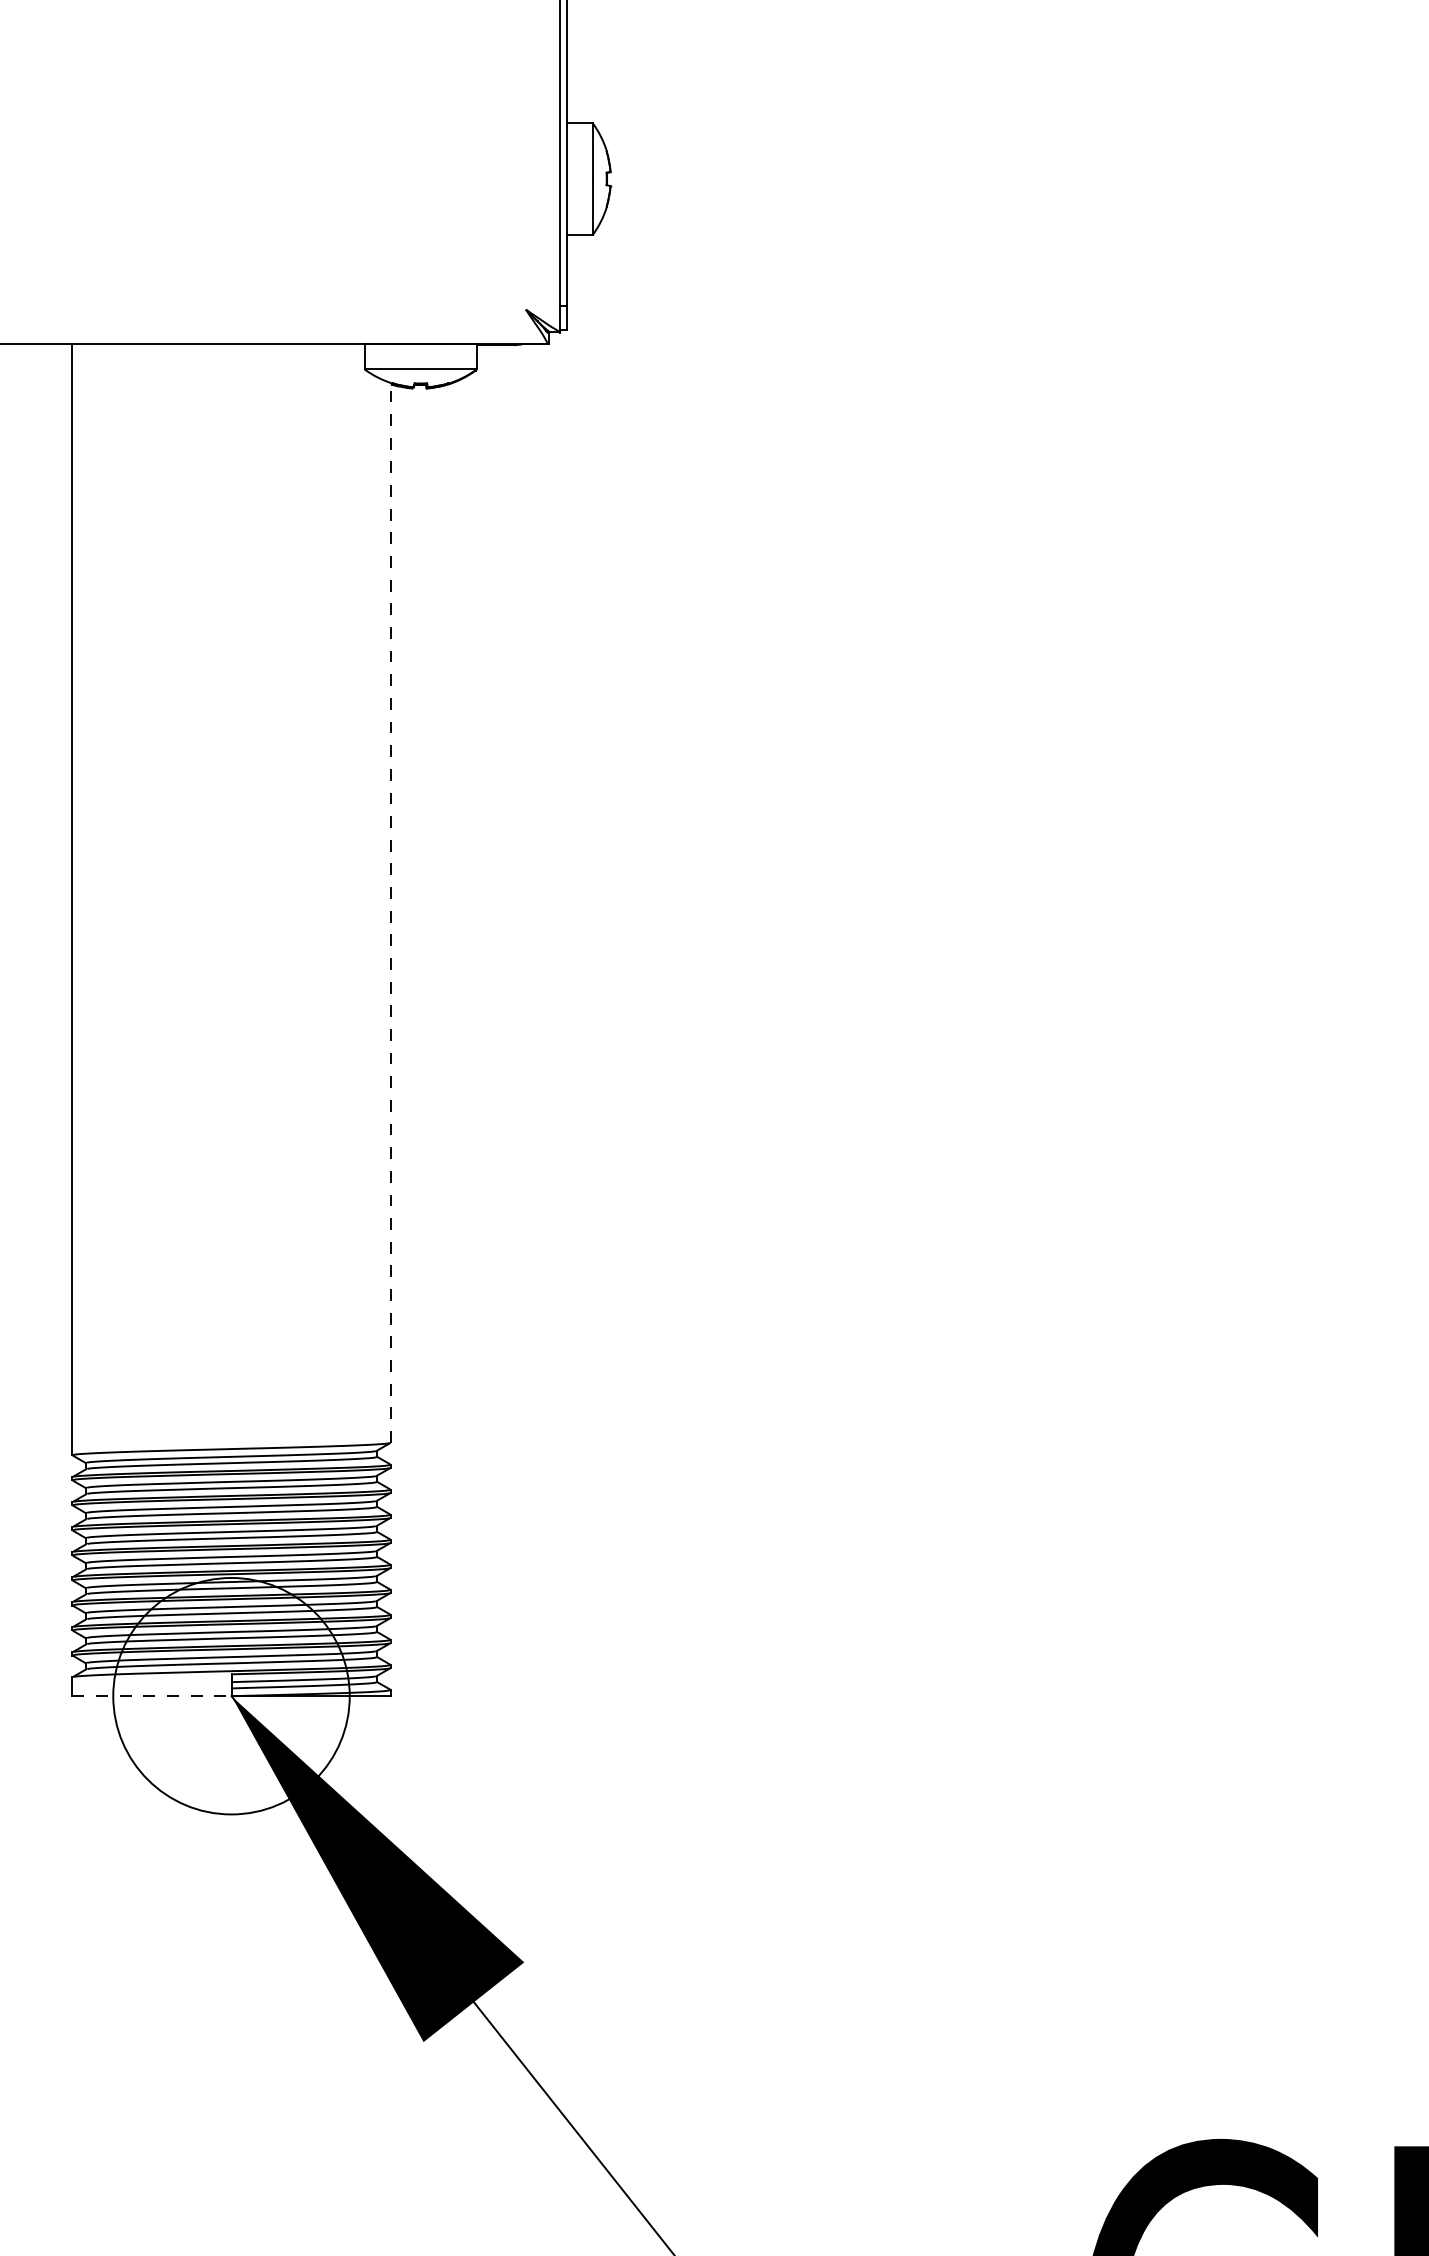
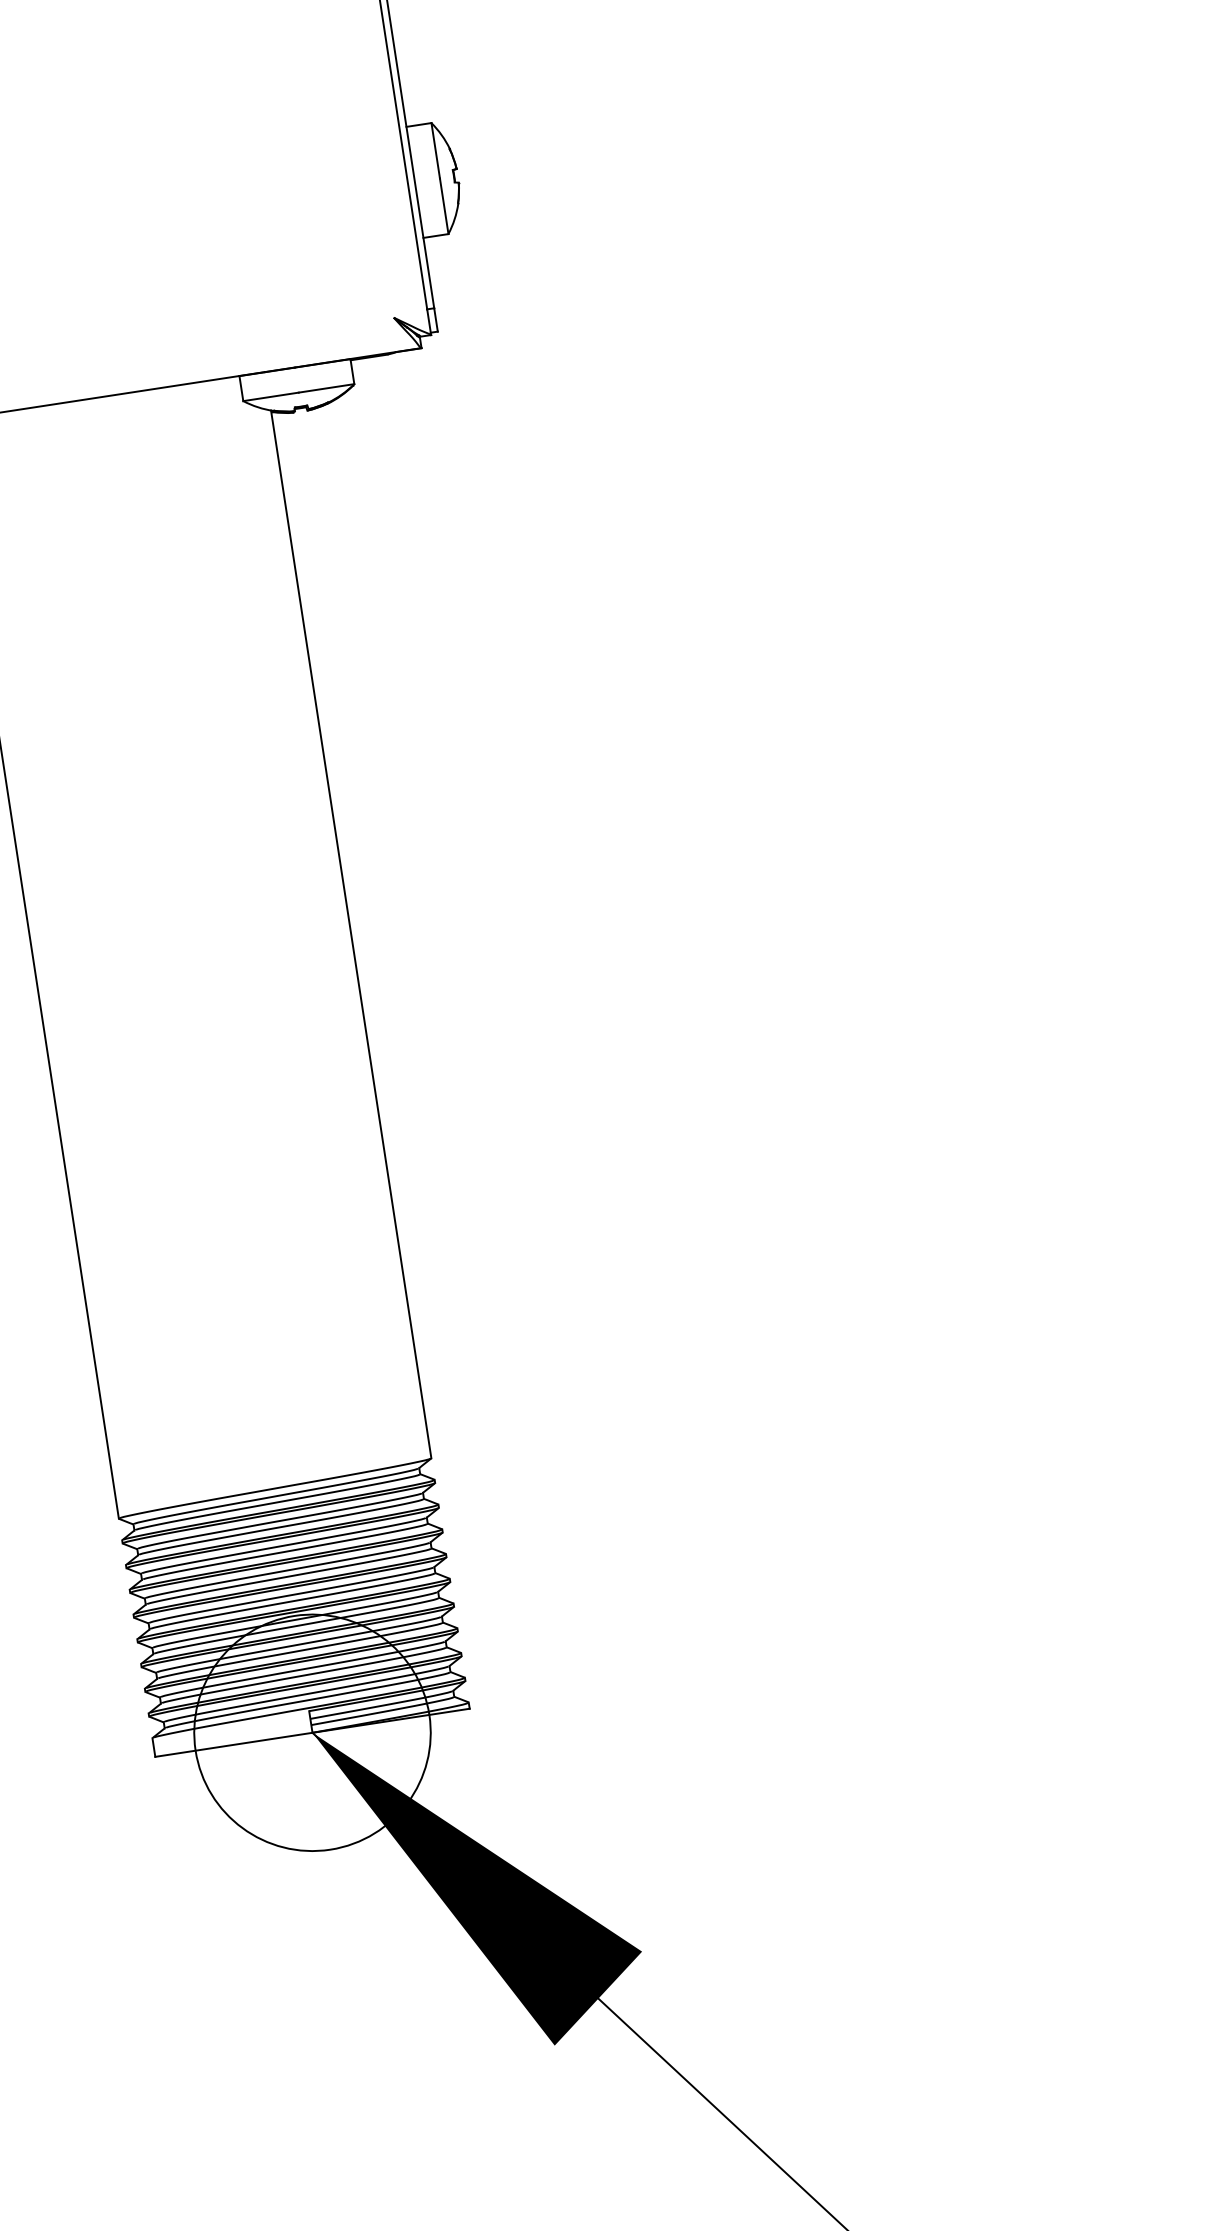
line: (390, 912) -> (351, 934), dashed -> solid
line: (152, 1696) -> (234, 1745), dashed -> solid

